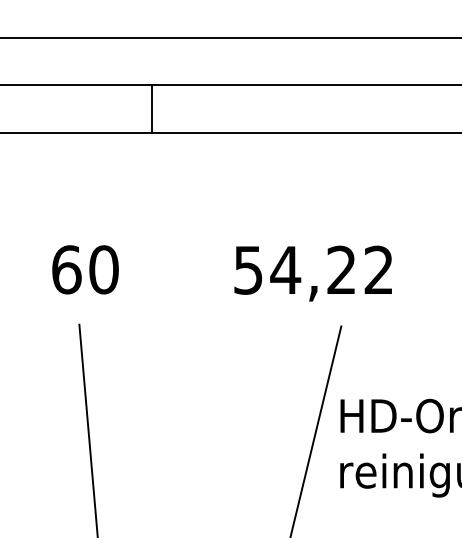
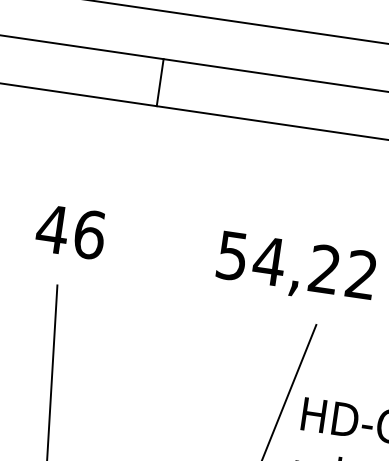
text: (85, 269) -> (71, 231), 60 -> 46

